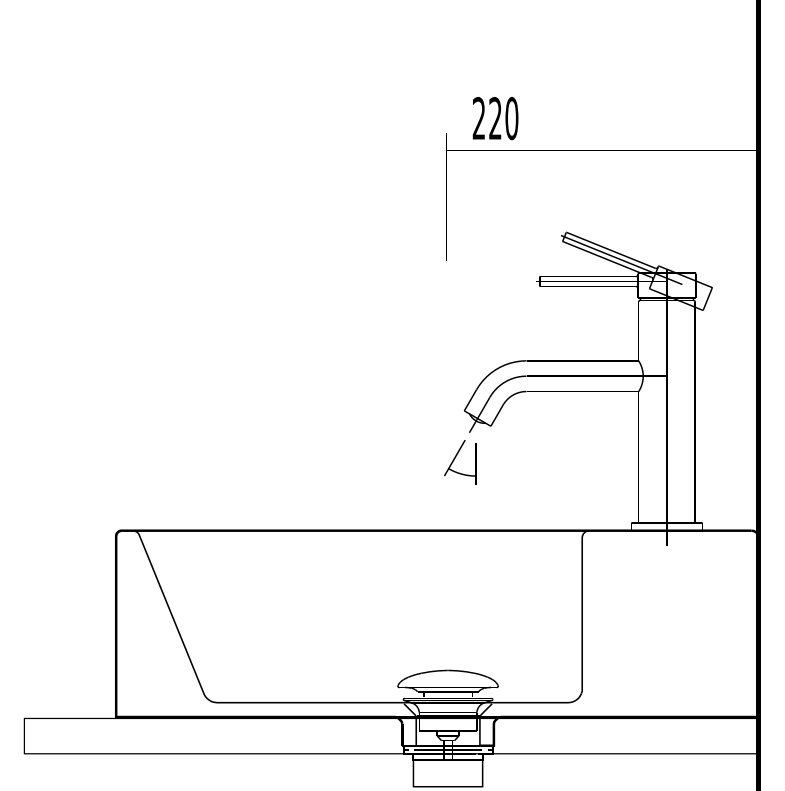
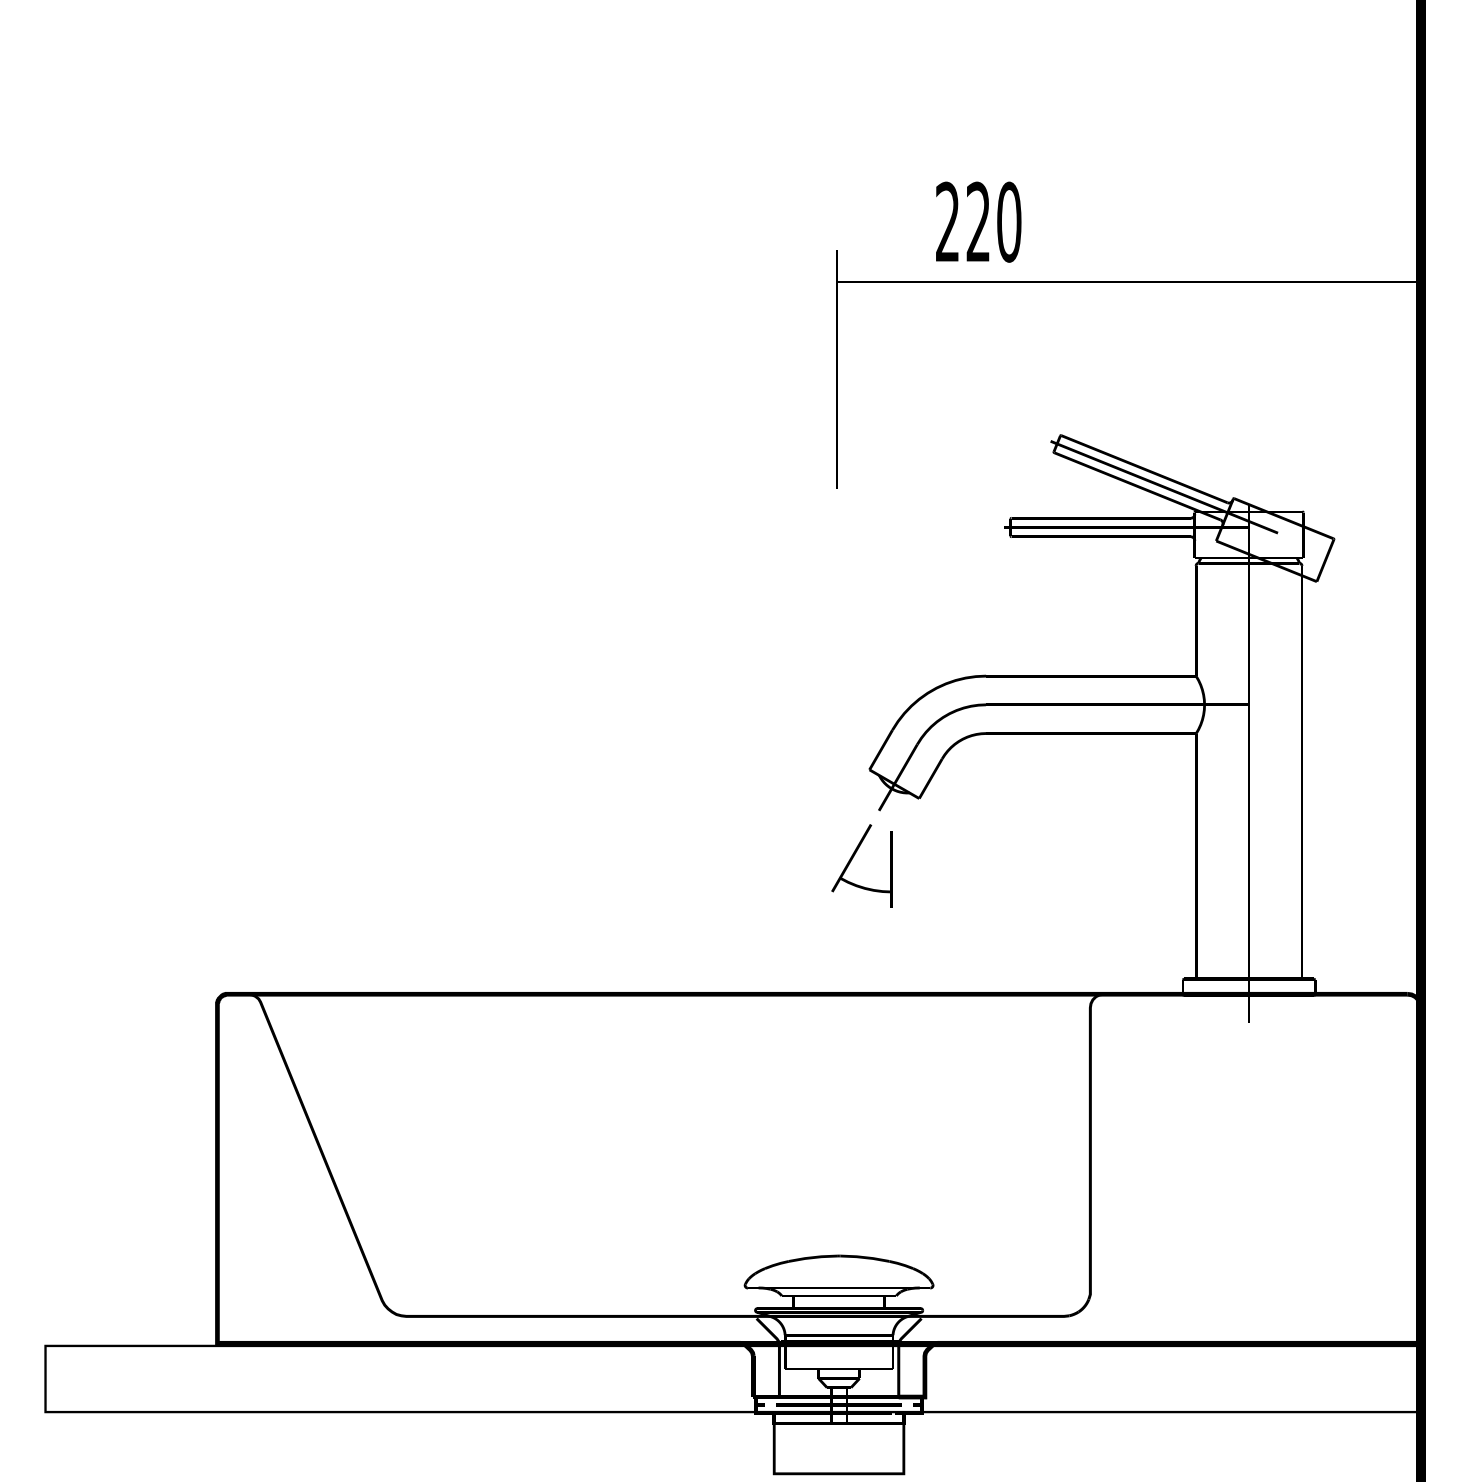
text: (495, 118) -> (978, 222), moved

